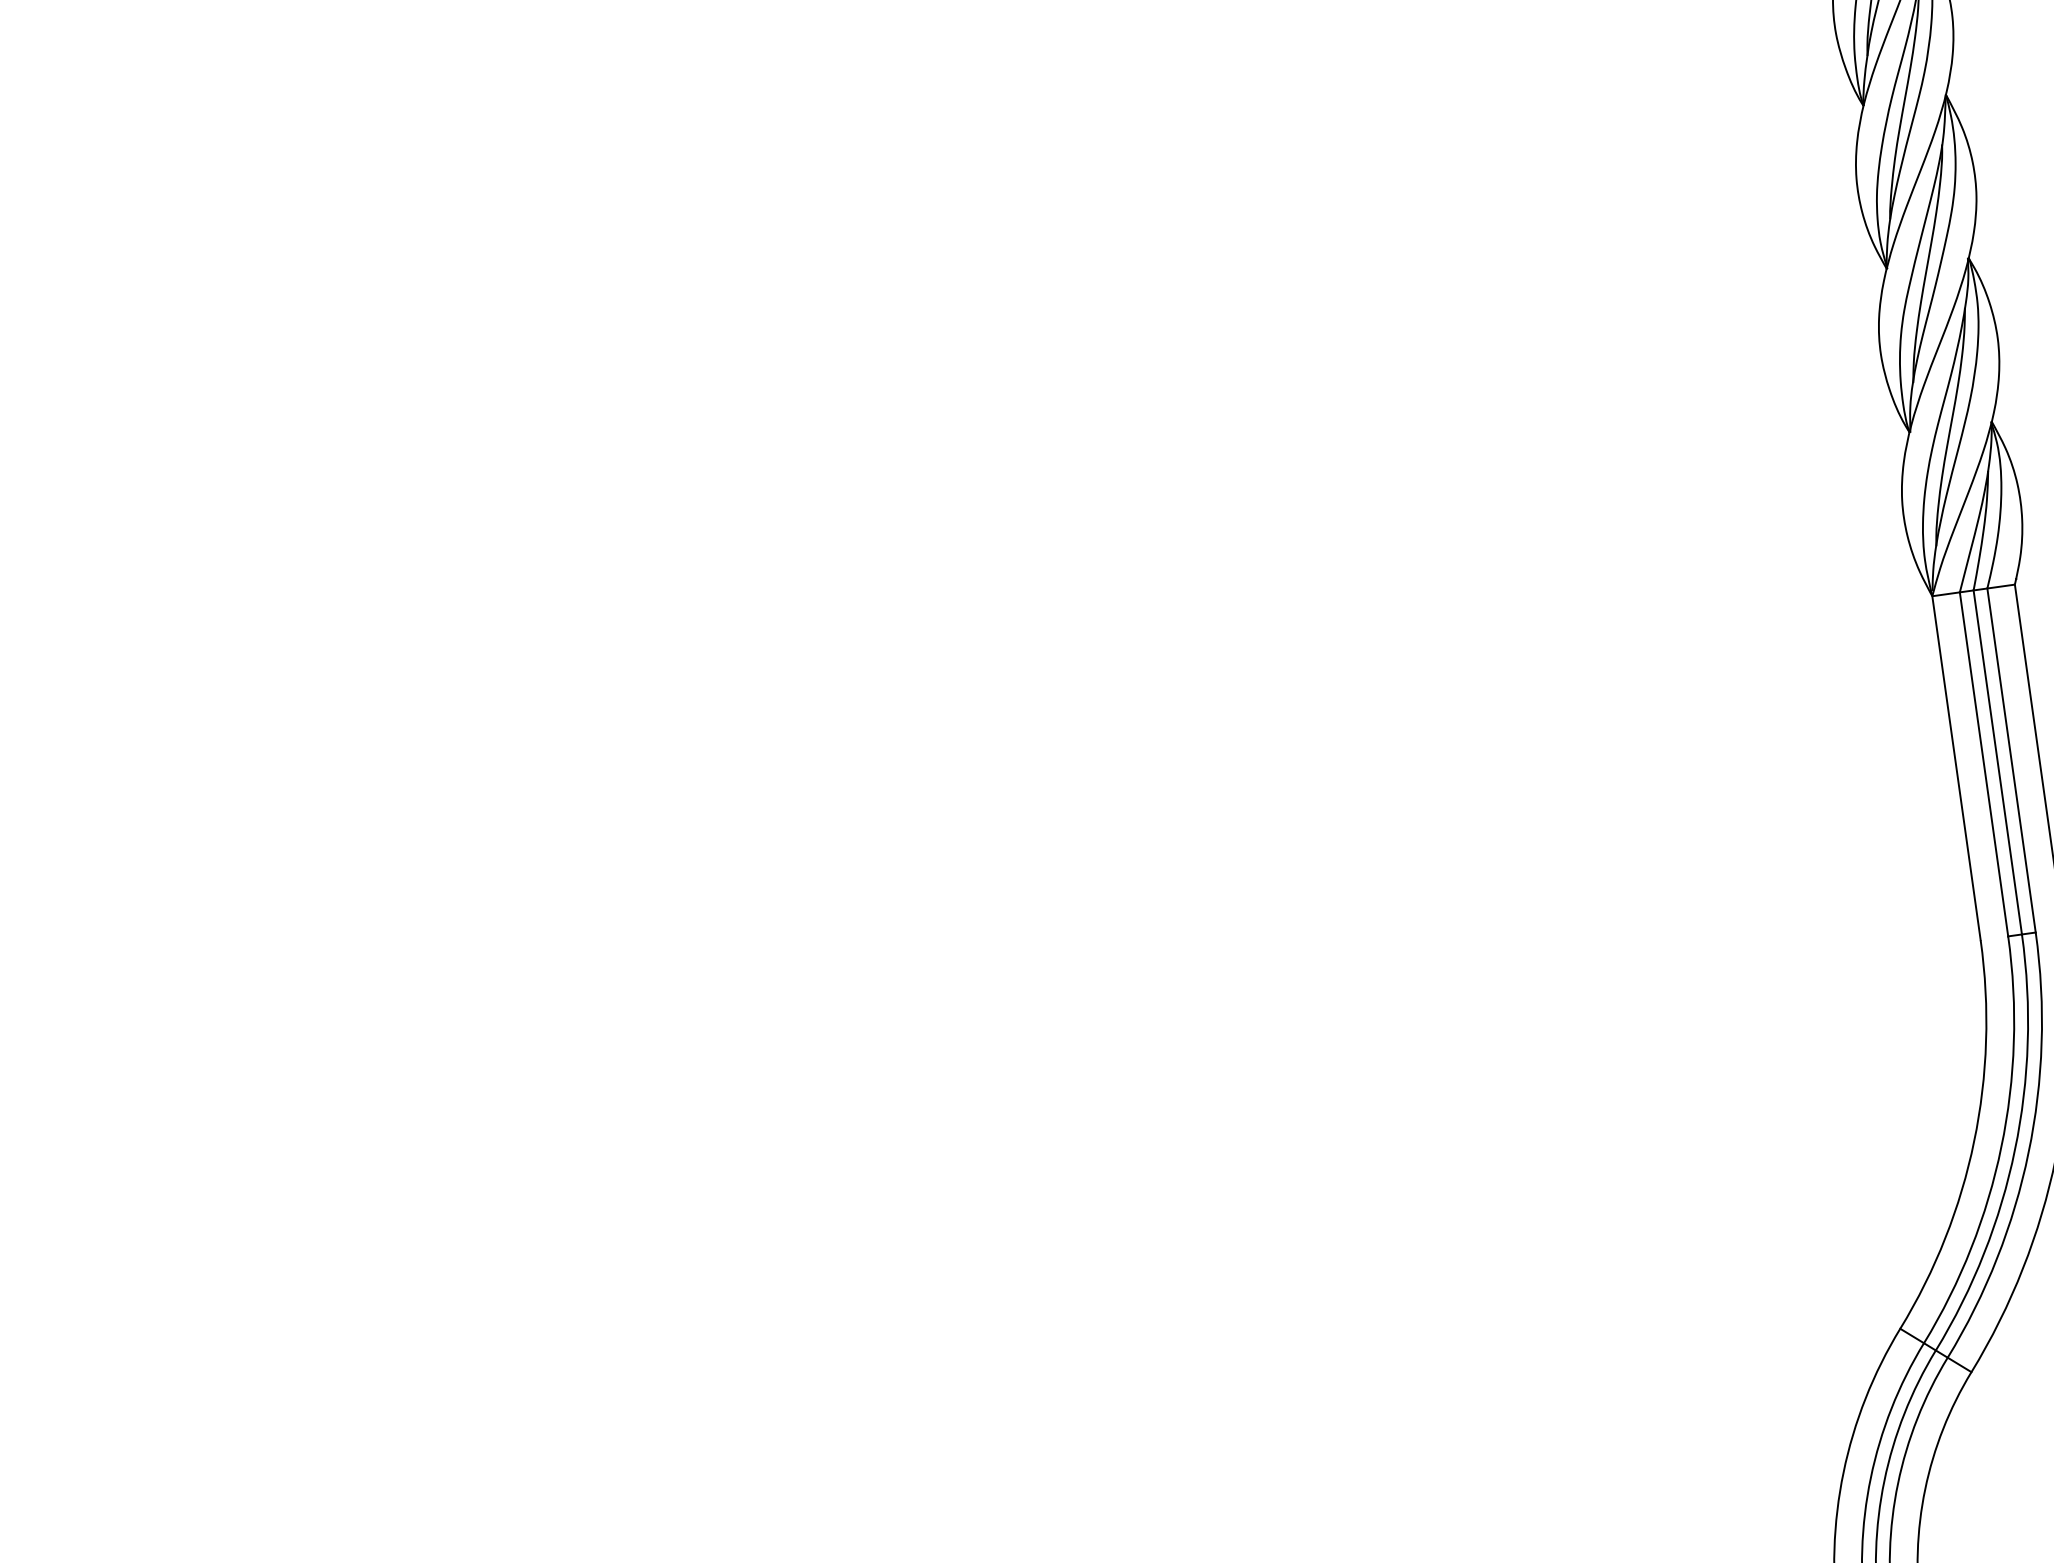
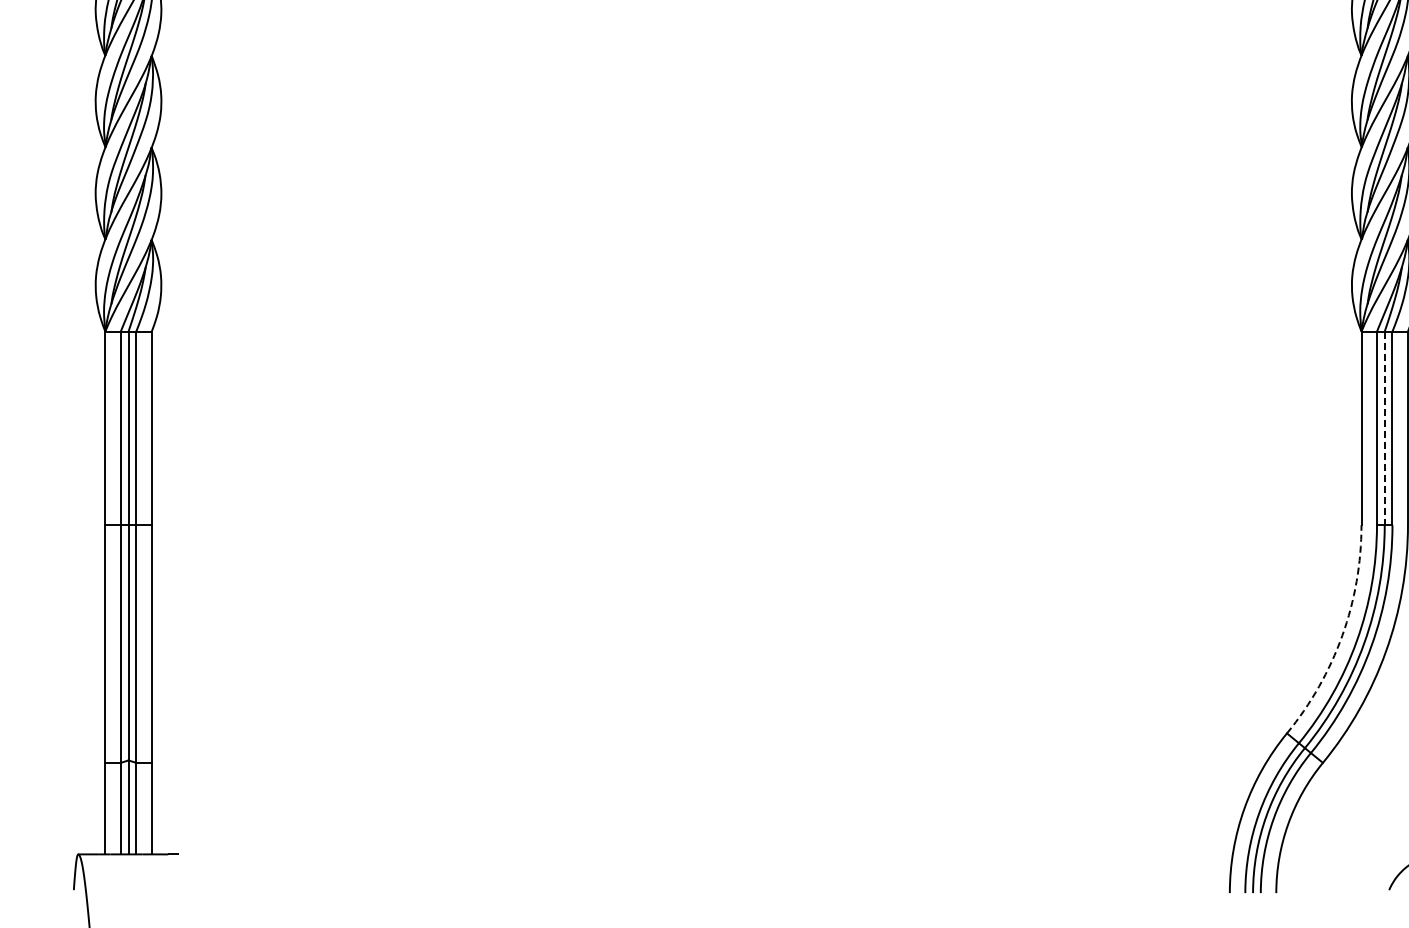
line: (1997, 762) -> (1384, 428), solid -> dashed
arc: (1974, 1140) -> (1342, 635), solid -> dashed

